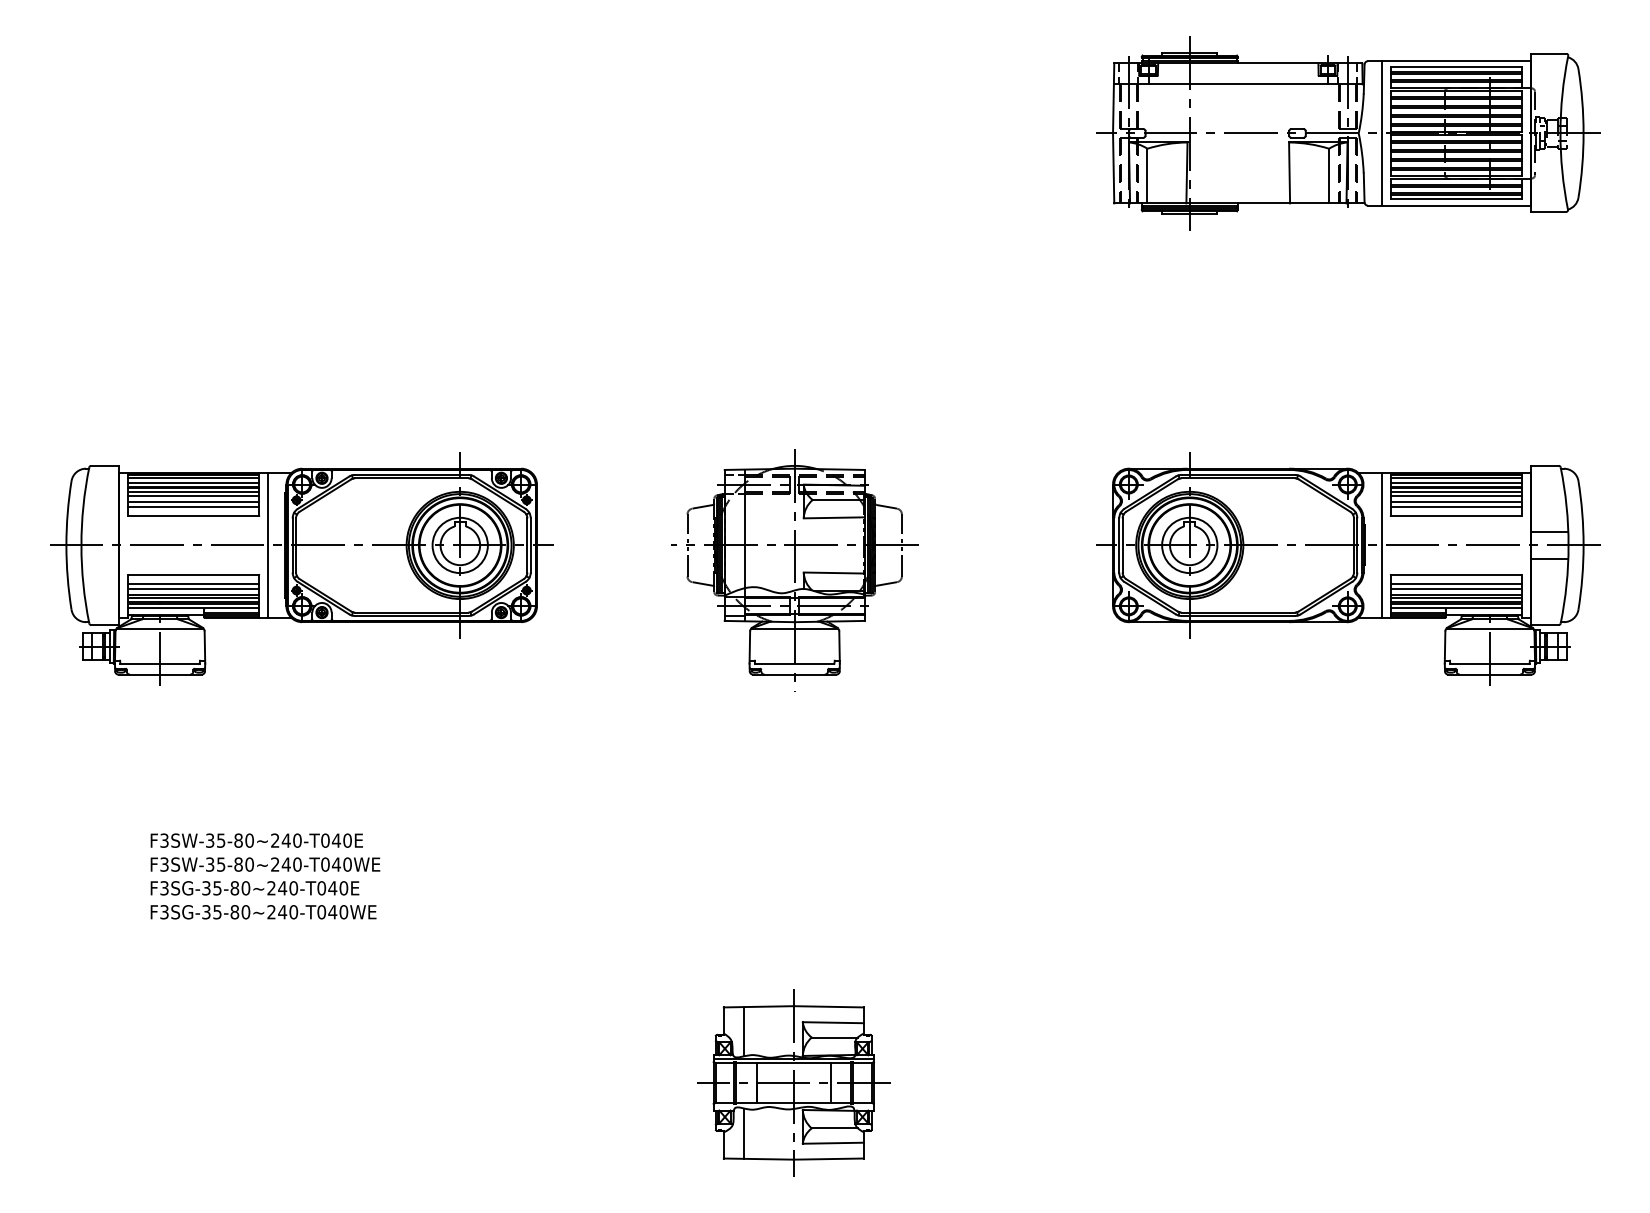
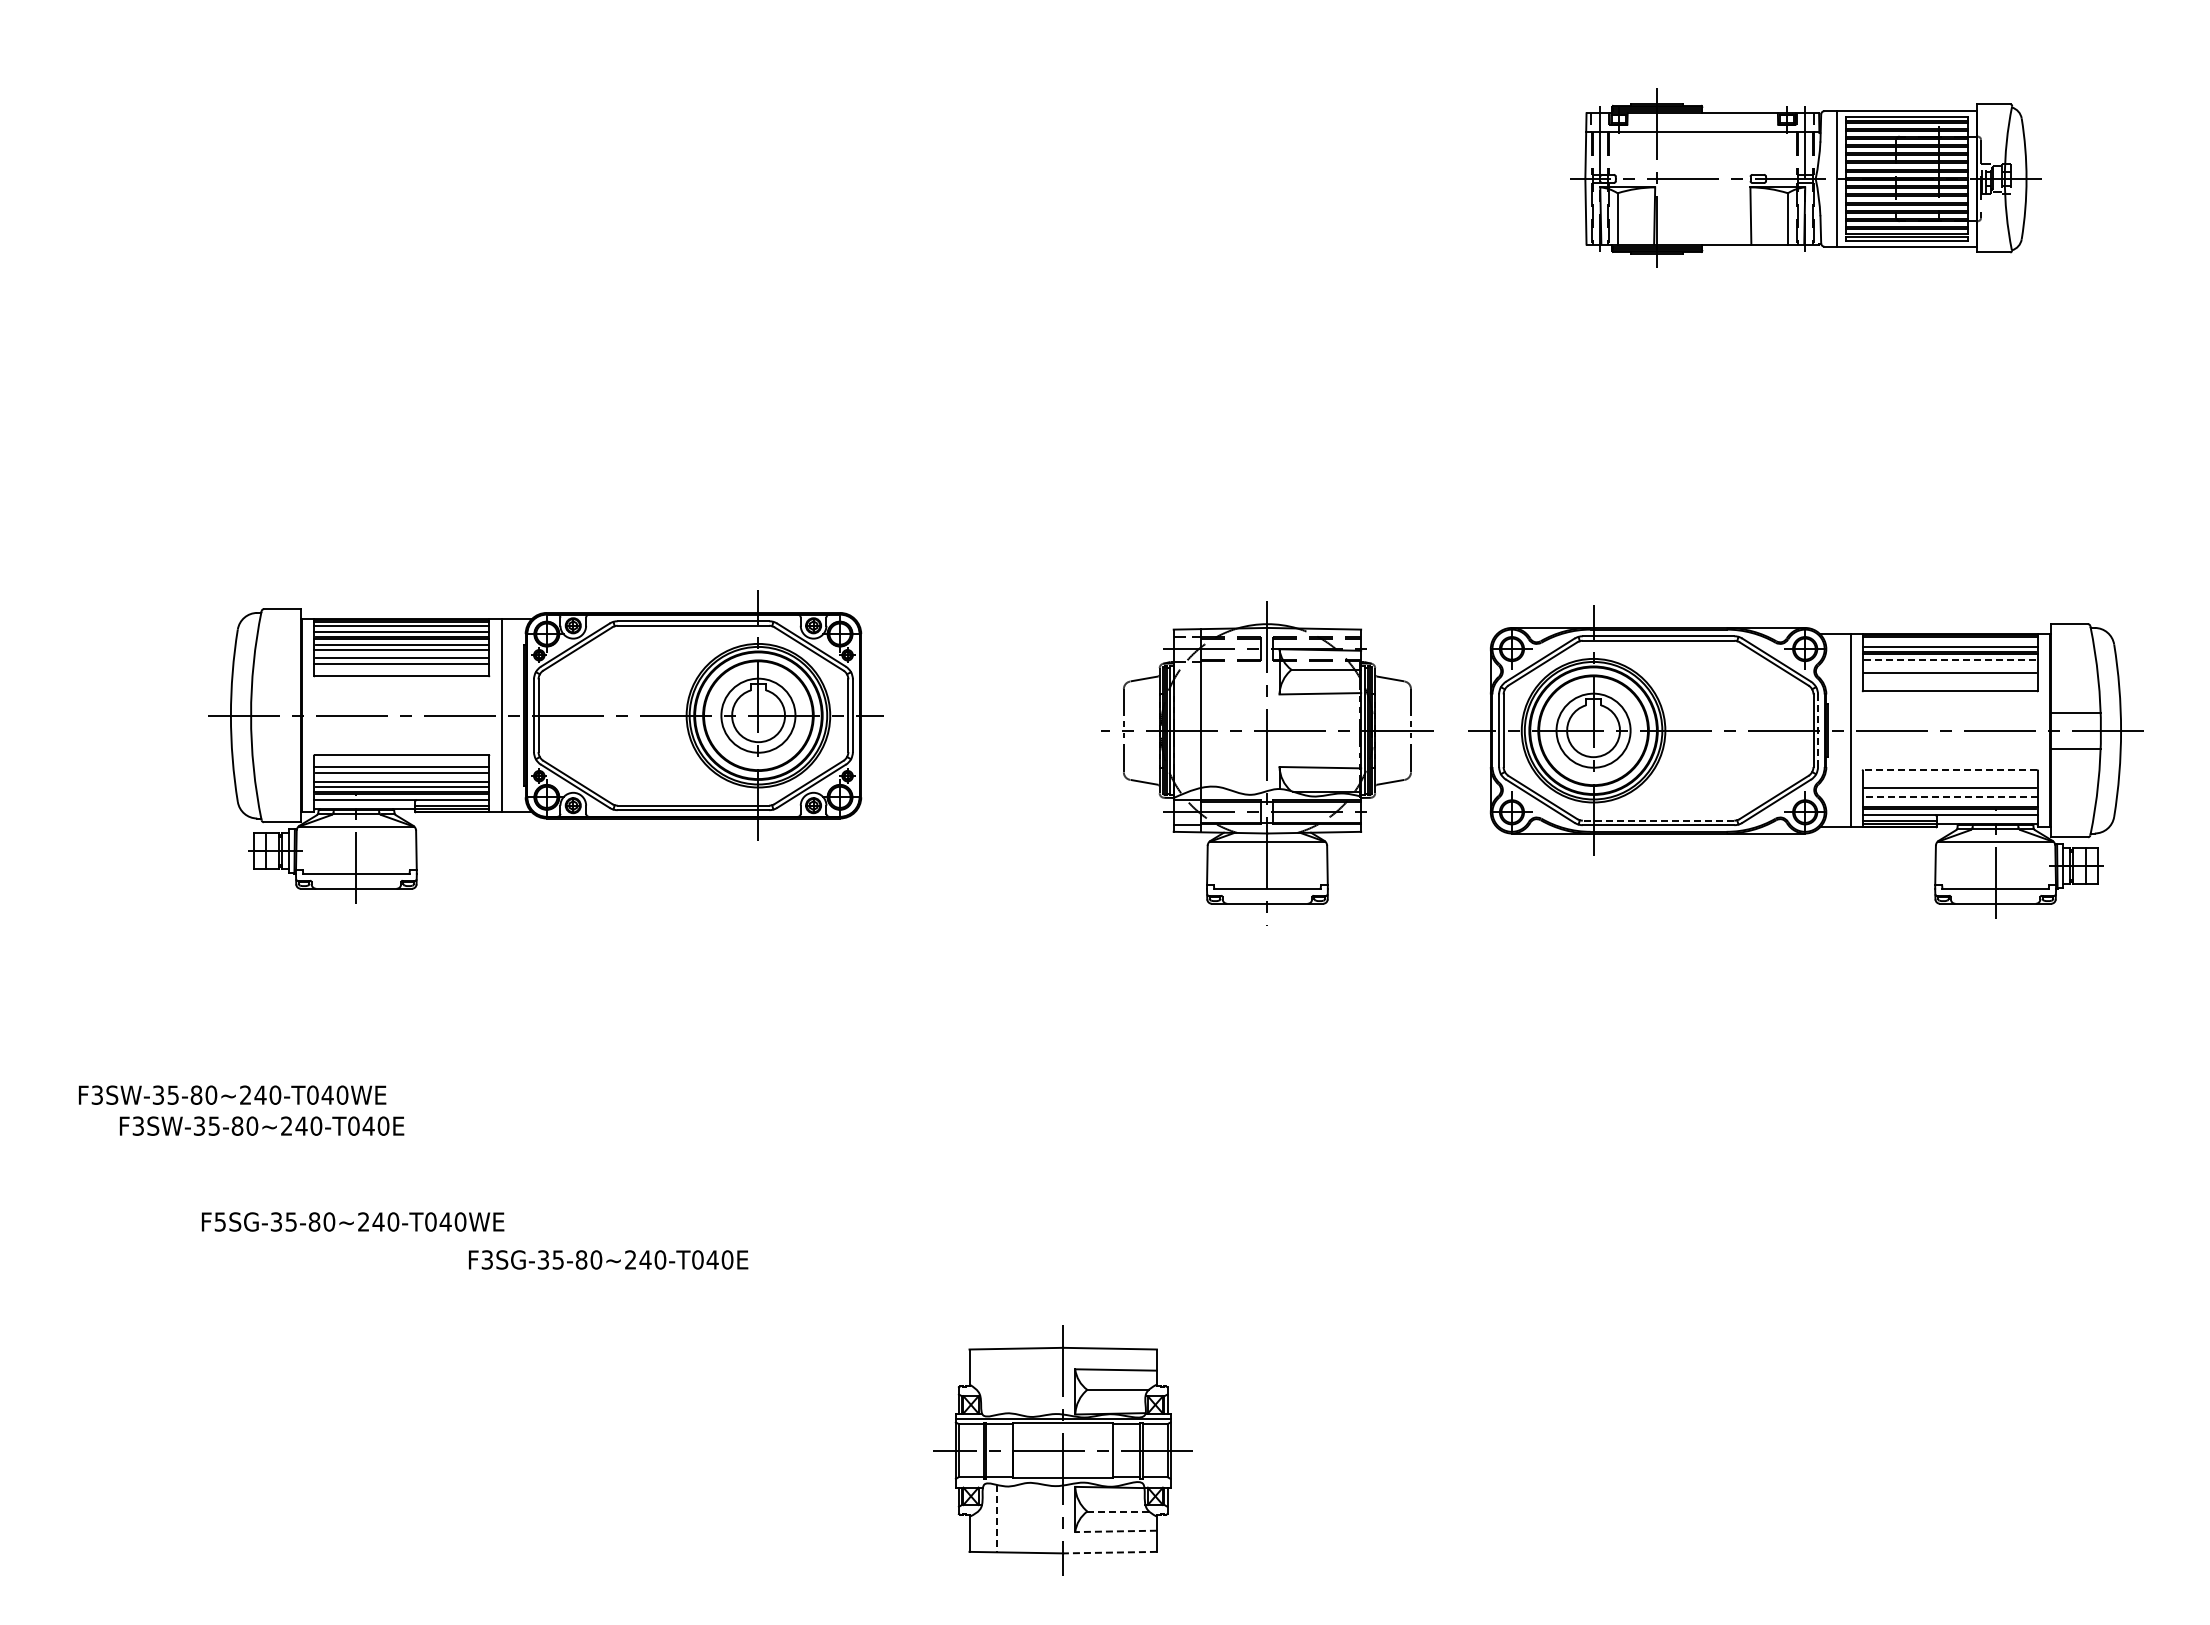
part: (1347, 133) -> (1805, 178), size x0.7
line: (1455, 478) -> (1949, 640), removed
line: (1455, 492) -> (1949, 659), solid -> dashed
line: (1455, 496) -> (1949, 664), removed
line: (1455, 507) -> (1949, 679), removed
line: (1357, 545) -> (1818, 730), solid -> dashed
part: (301, 568) -> (545, 746), moved
part: (794, 569) -> (1267, 763), moved
line: (1456, 575) -> (1950, 770), solid -> dashed
line: (1455, 584) -> (1949, 782), removed
line: (1456, 594) -> (1950, 796), solid -> dashed
line: (1456, 598) -> (1950, 801), removed
line: (1238, 612) -> (1658, 820), solid -> dashed
text: (257, 840) -> (262, 1125), moved
text: (265, 864) -> (232, 1094), moved
text: (254, 887) -> (608, 1259), moved
text: (164, 911) -> (220, 1221), F3SG-35-80~240-T040WE -> F5SG-35-80~240-T040WE
line: (743, 1032) -> (996, 1382), removed
line: (835, 1128) -> (1118, 1511), solid -> dashed
line: (743, 1133) -> (996, 1518), solid -> dashed
line: (833, 1143) -> (1116, 1531), solid -> dashed
line: (829, 1158) -> (1110, 1552), solid -> dashed

